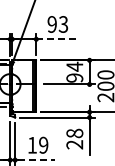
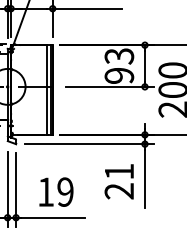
line: (56, 39) -> (87, 9), dashed -> solid
text: (74, 66) -> (118, 55), 94 -> 93
text: (74, 133) -> (118, 171), 28 -> 21
line: (37, 160) -> (54, 218), dashed -> solid

